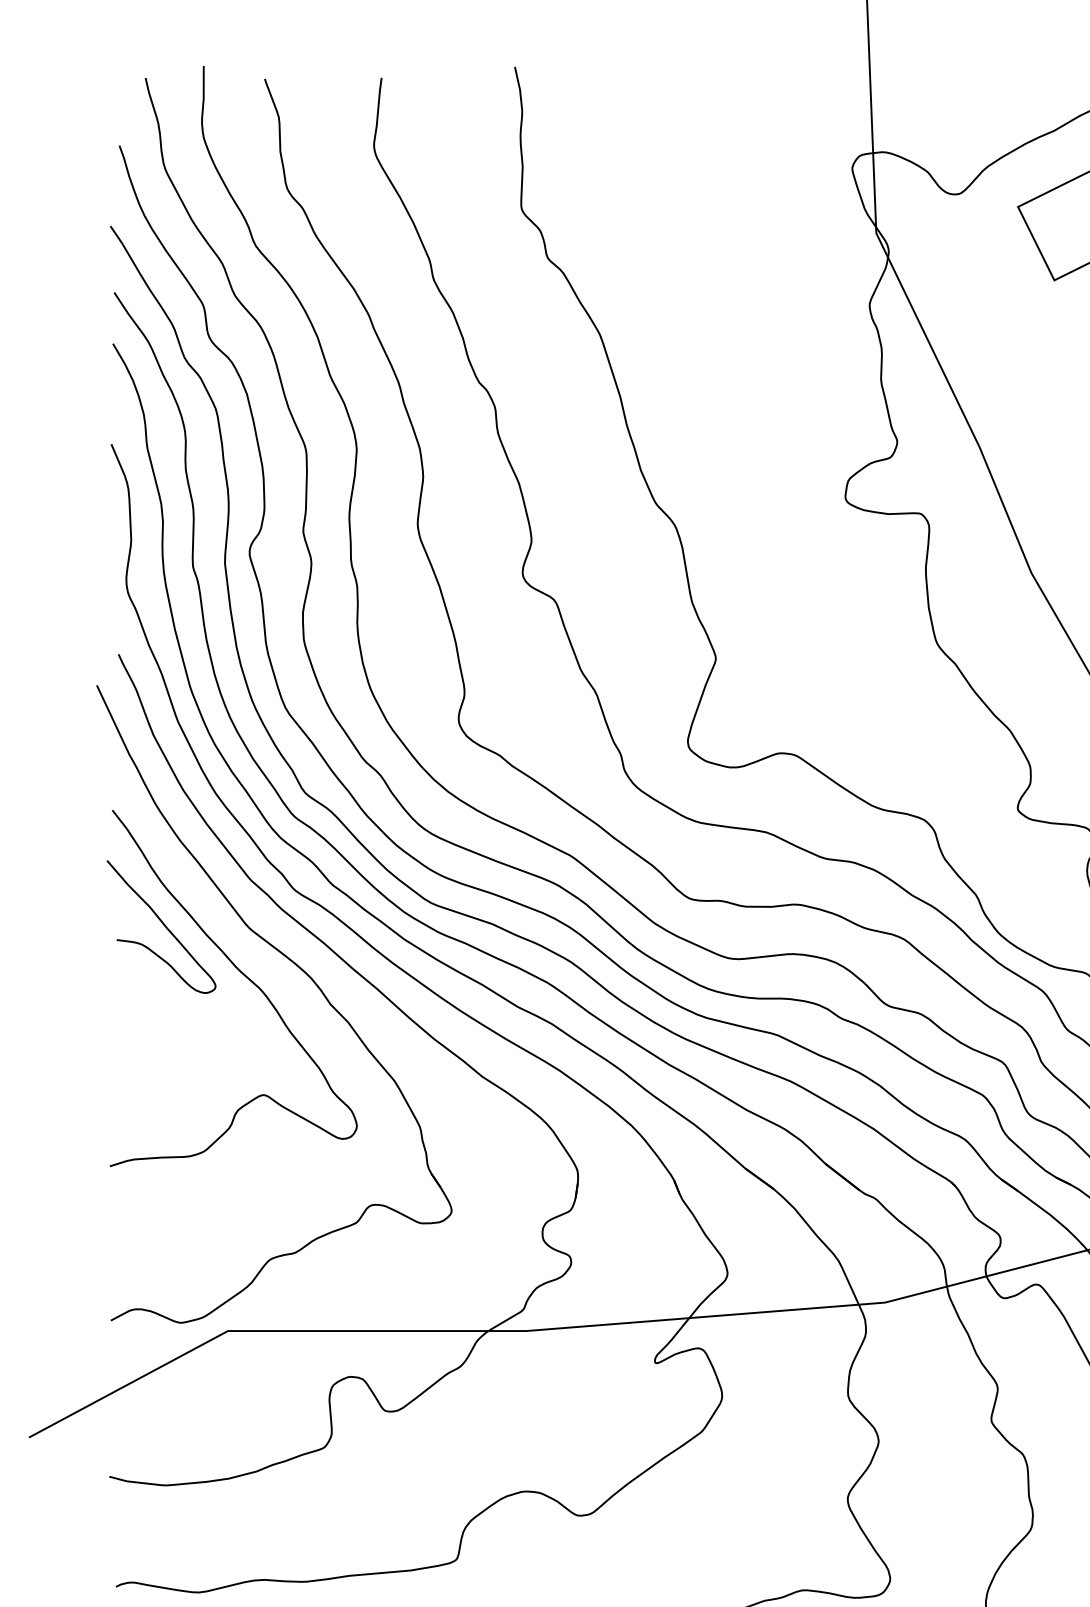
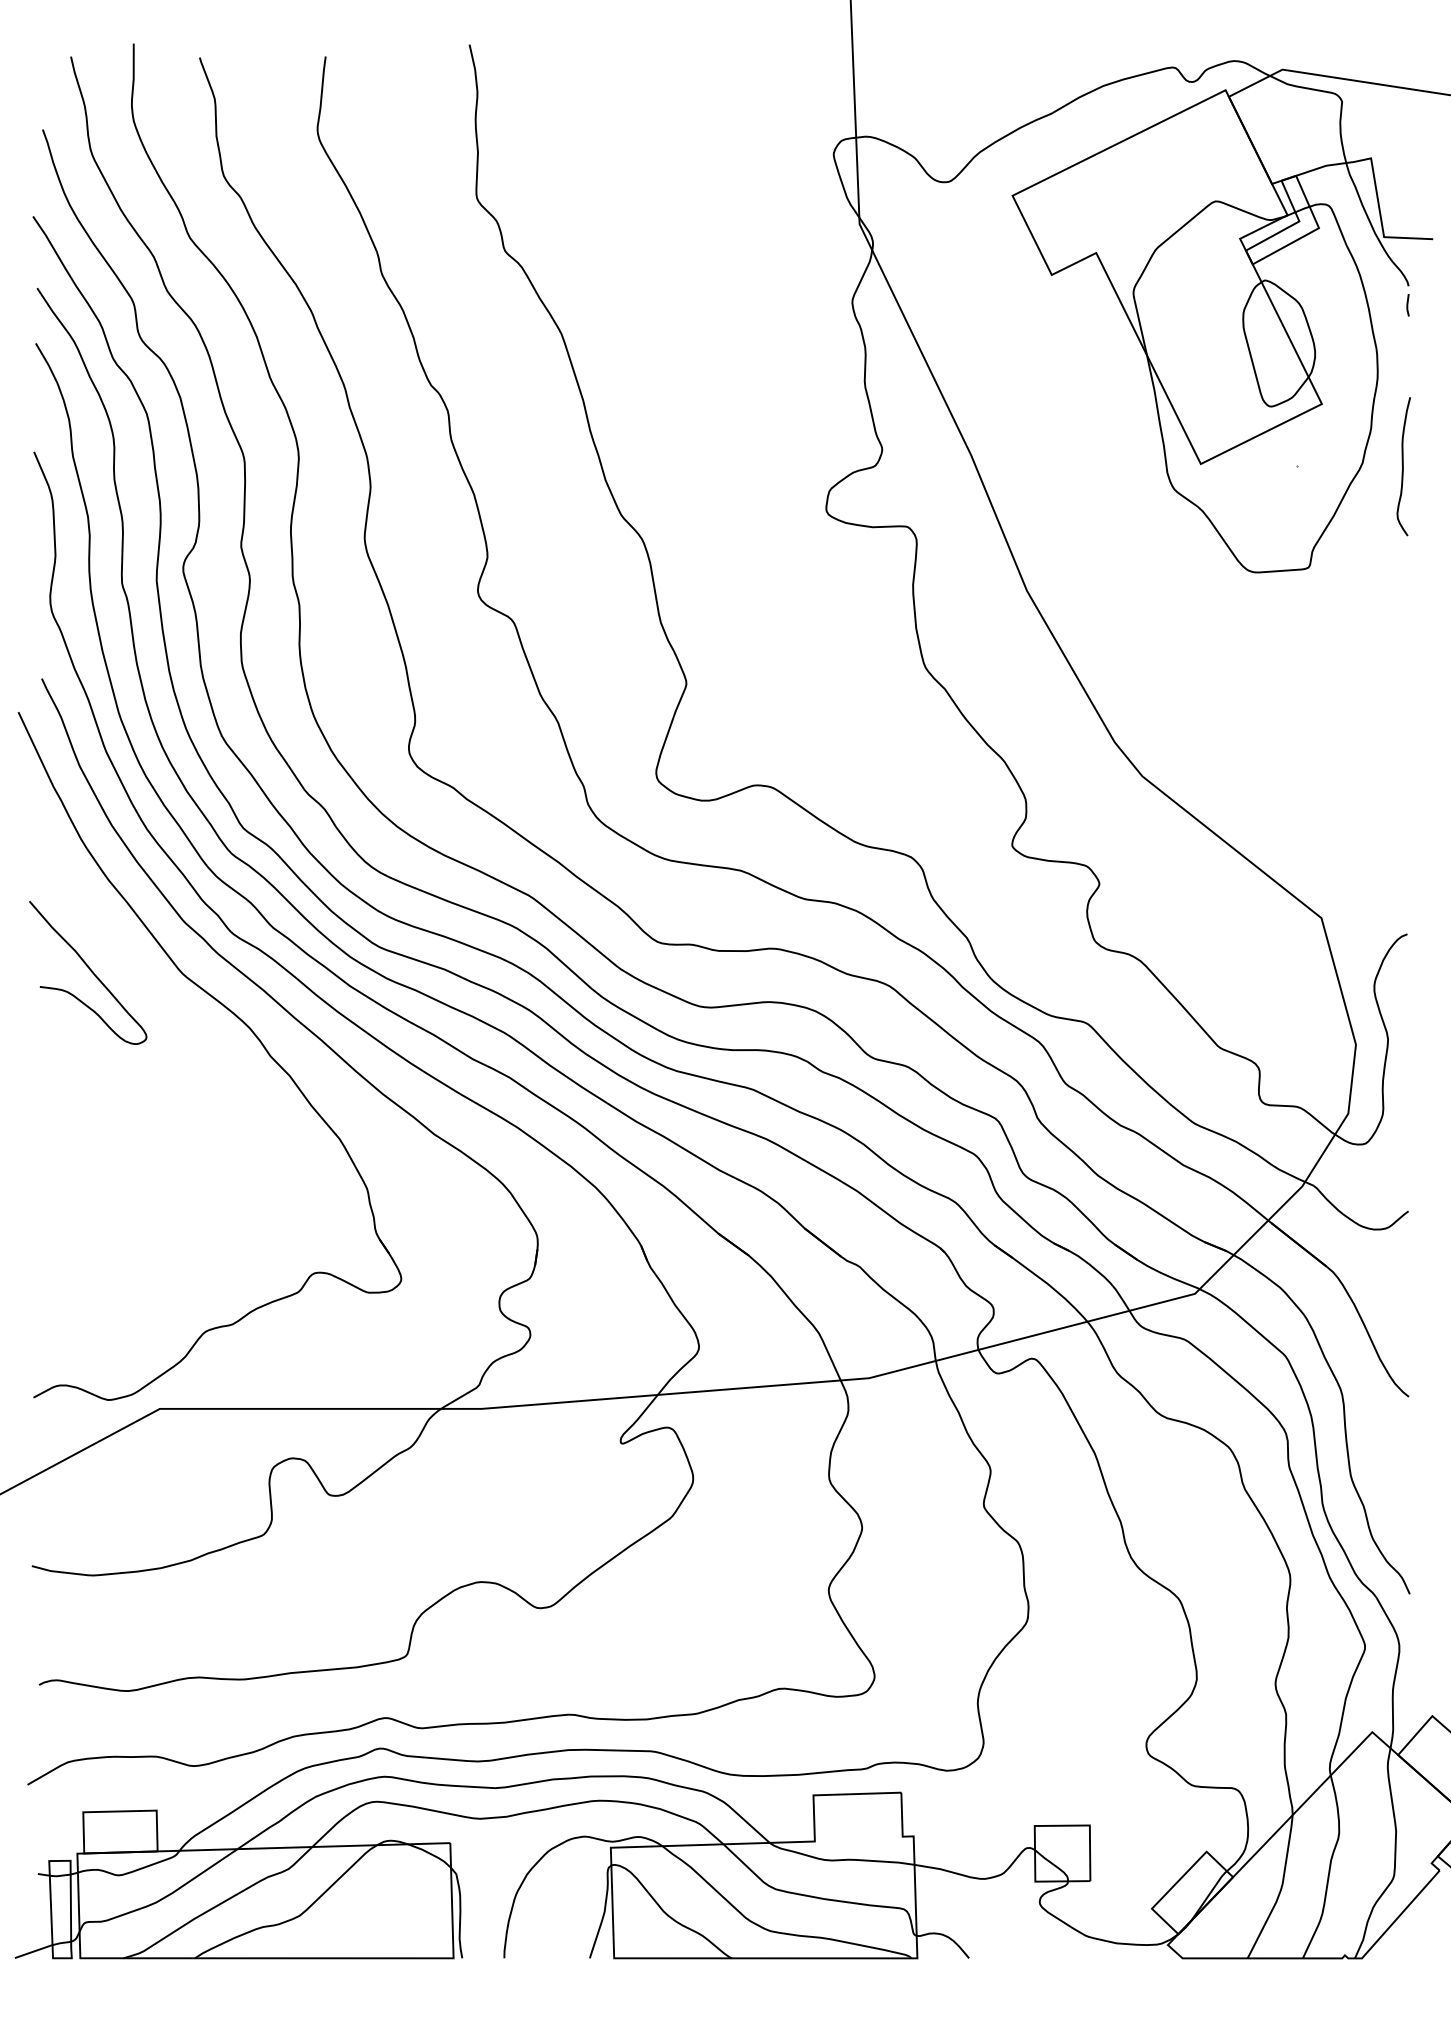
curve: (242, 974) -> (175, 1024), removed

